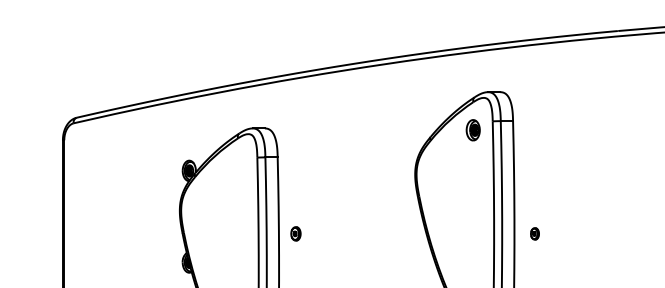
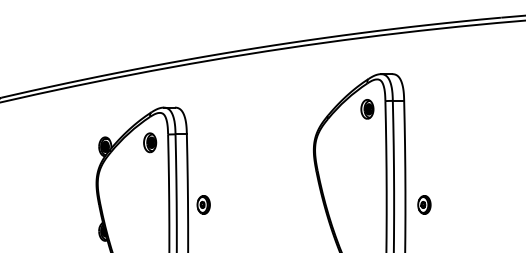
part: (237, 166) -> (149, 142), added
part: (295, 233) -> (203, 204), size x1.43
part: (534, 233) -> (423, 204), size x1.67

